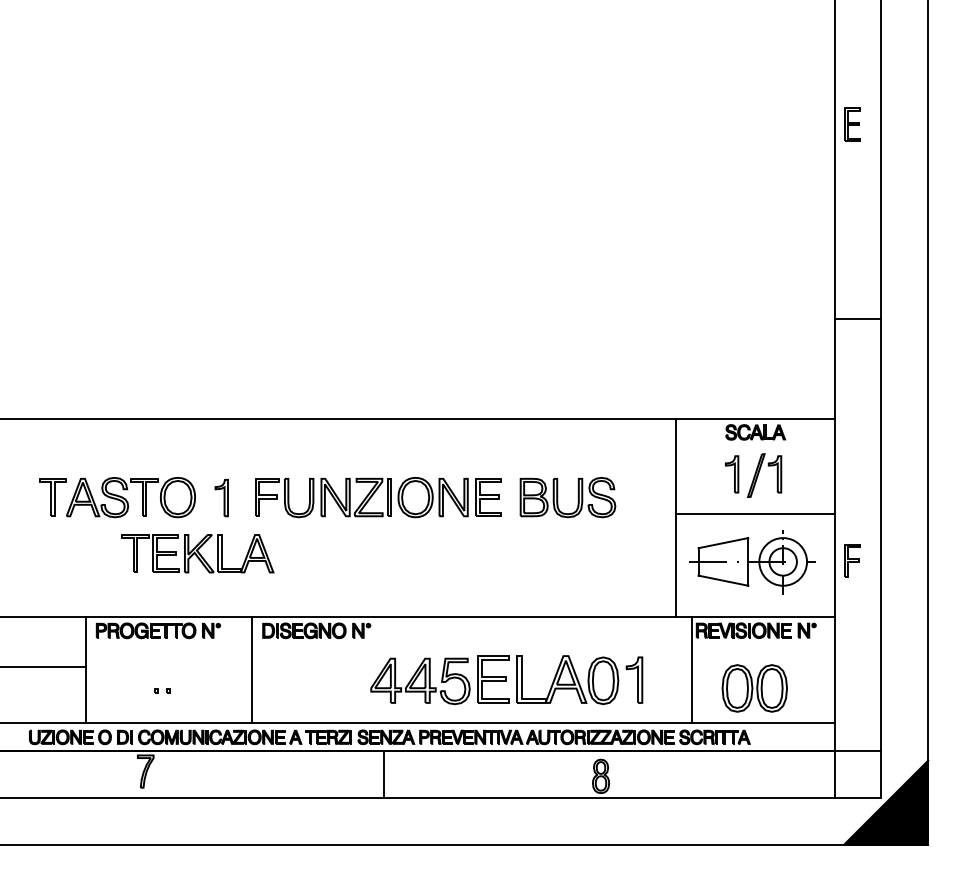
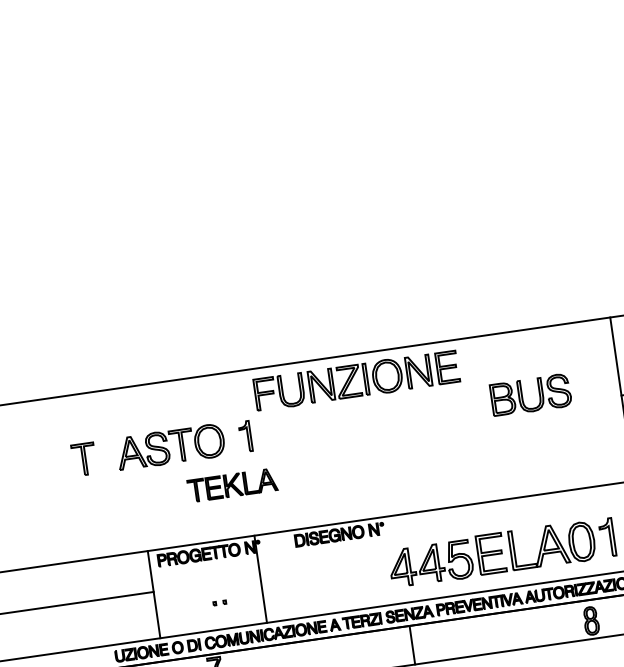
part: (52, 497) -> (83, 459), moved
part: (378, 497) -> (356, 380), moved
part: (197, 553) -> (232, 485), size x0.7
line: (252, 670) -> (260, 579), moved

